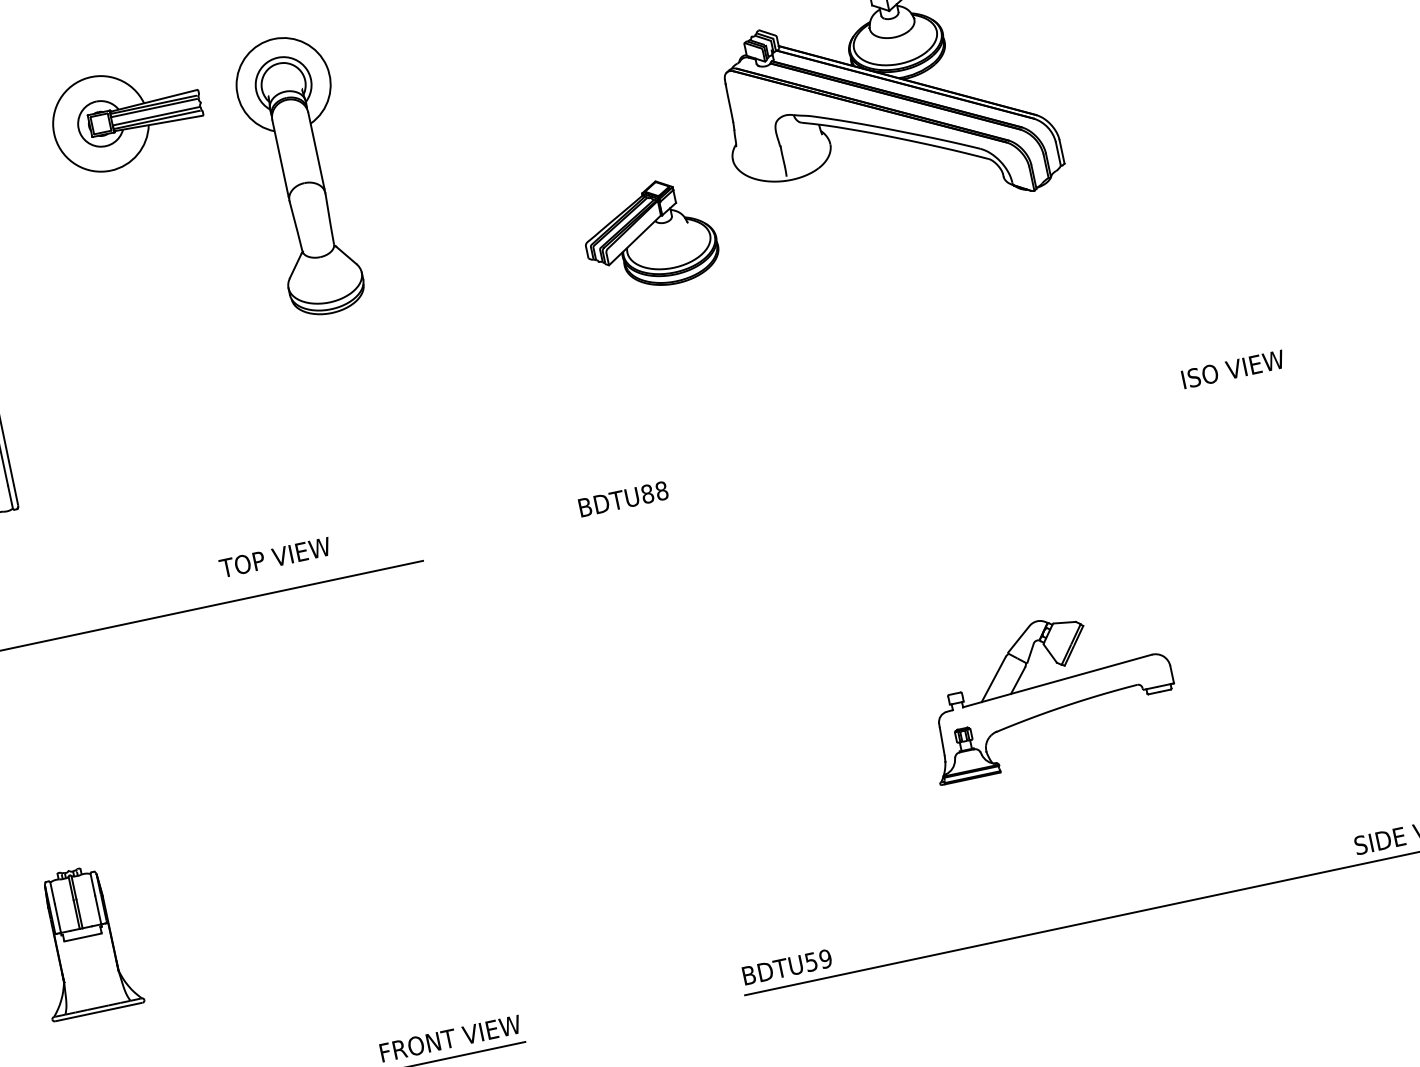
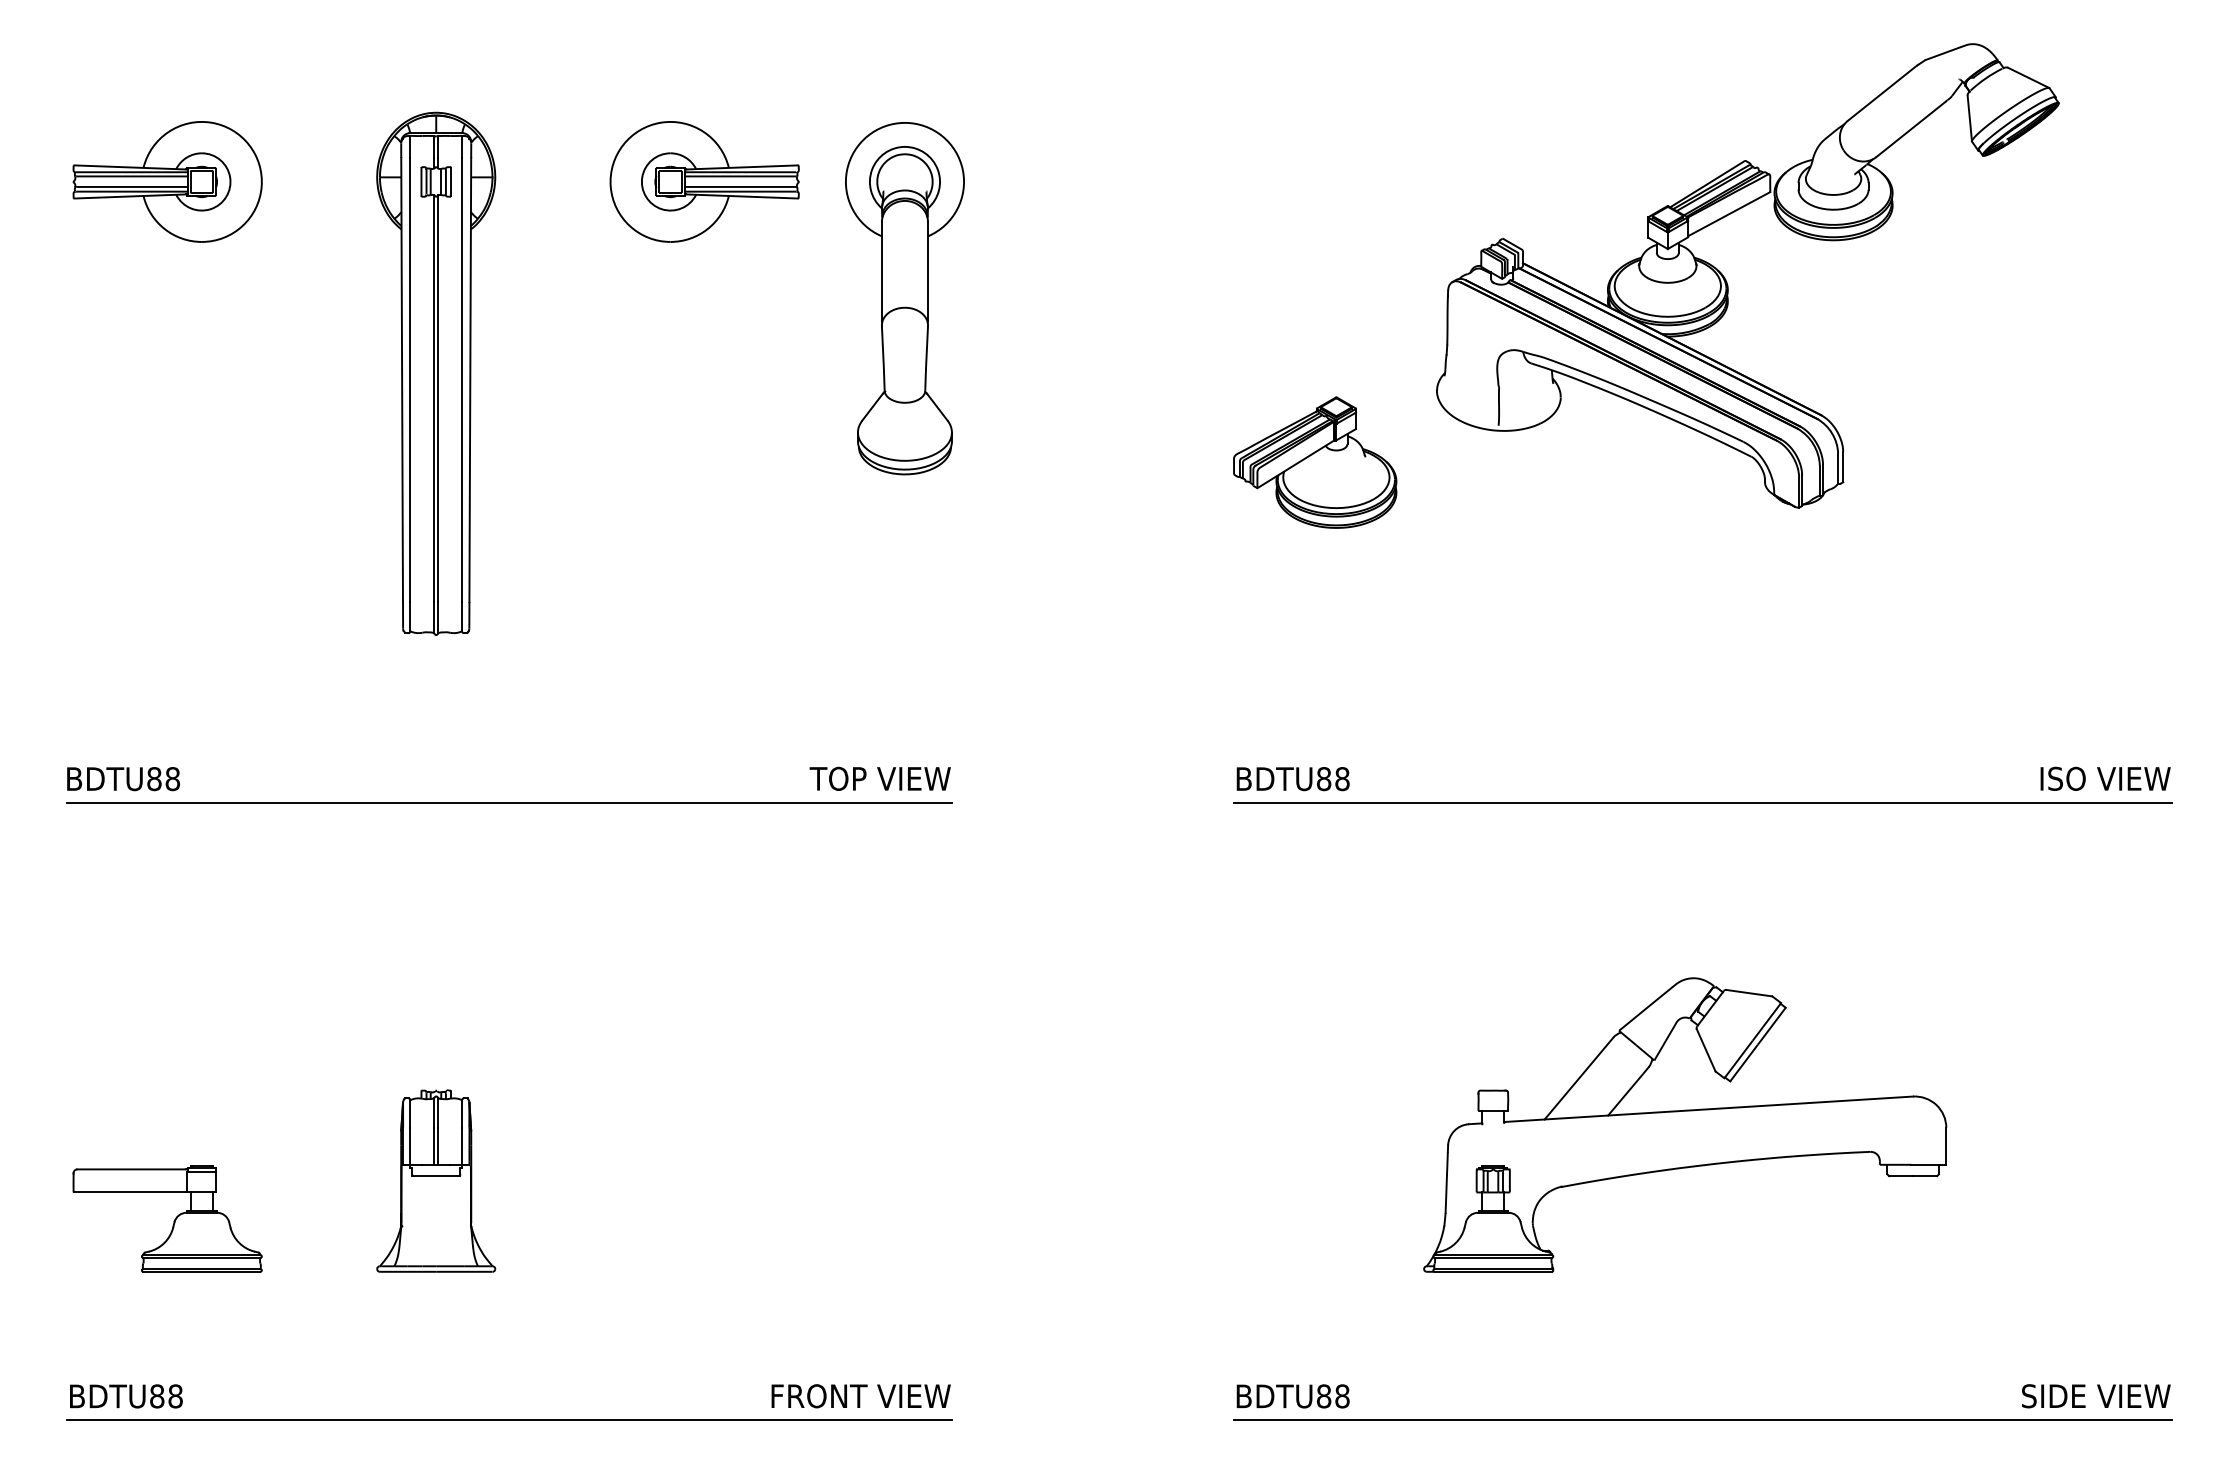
text: (1233, 369) -> (2105, 778), moved
line: (1007, 436) -> (1702, 802), added
text: (623, 499) -> (1292, 779), moved
text: (274, 557) -> (879, 778), moved
part: (1048, 690) -> (1685, 1124), size x1.67
text: (818, 960) -> (1333, 1396), BDTU59 -> BDTU88

